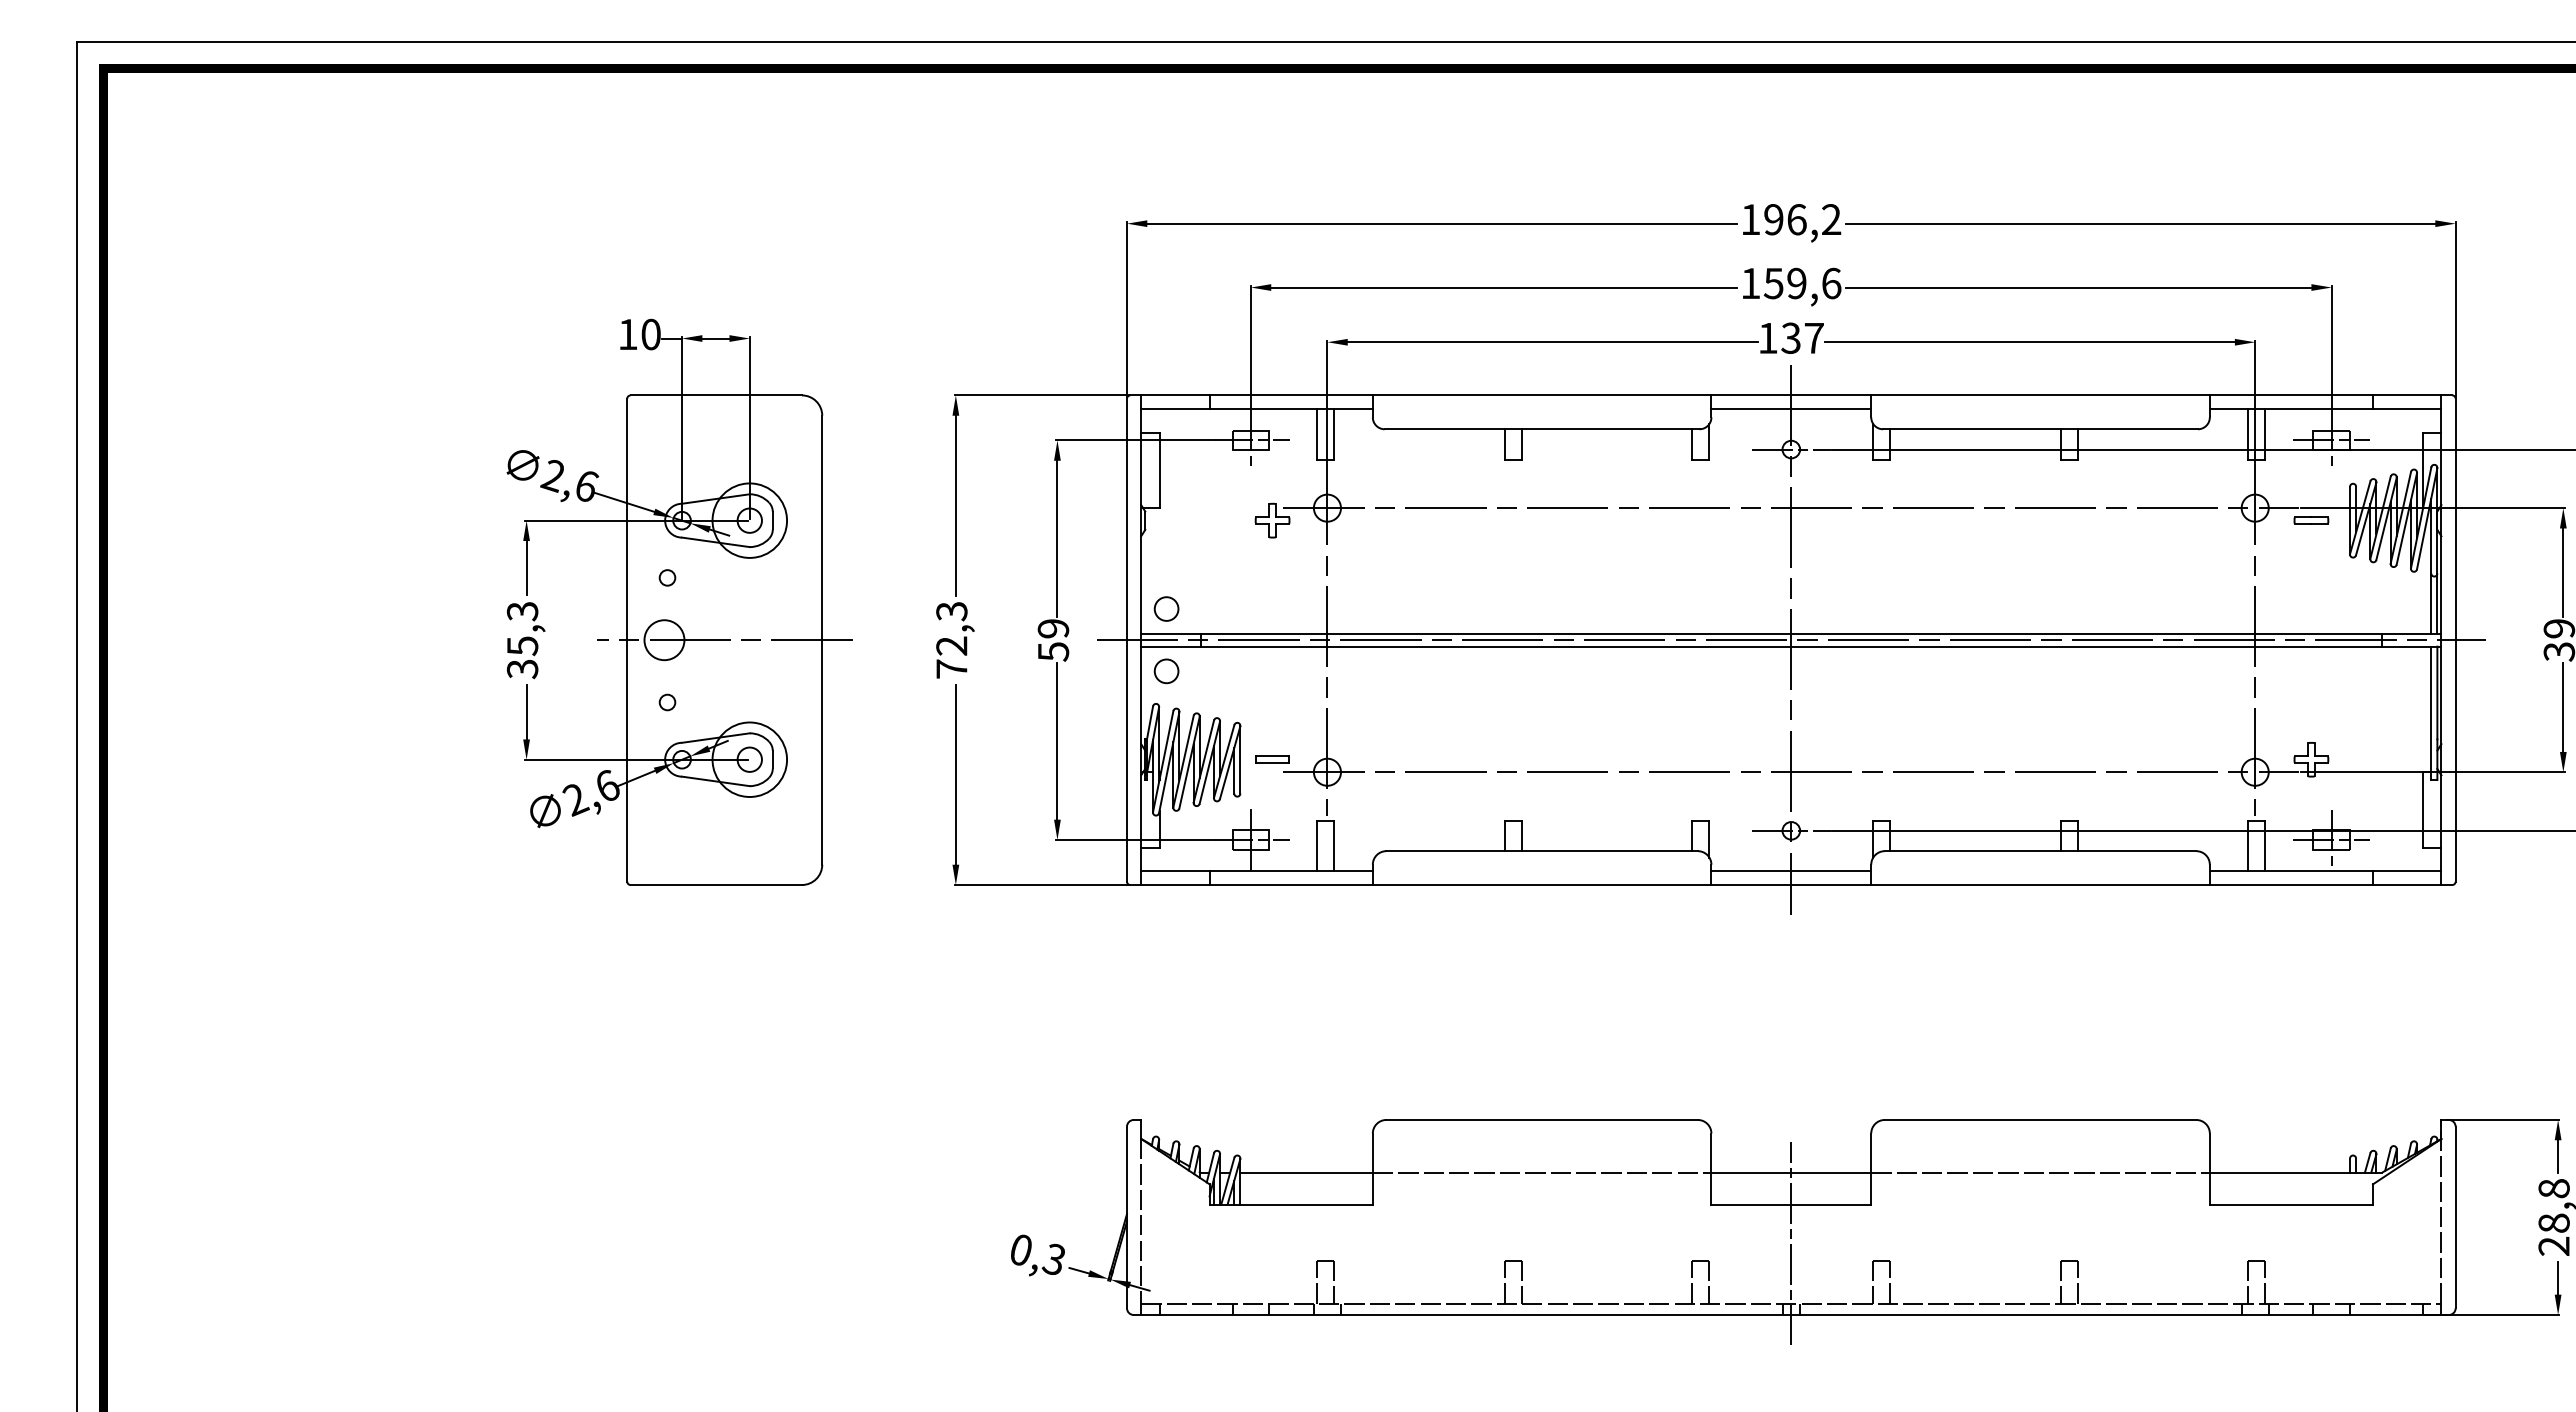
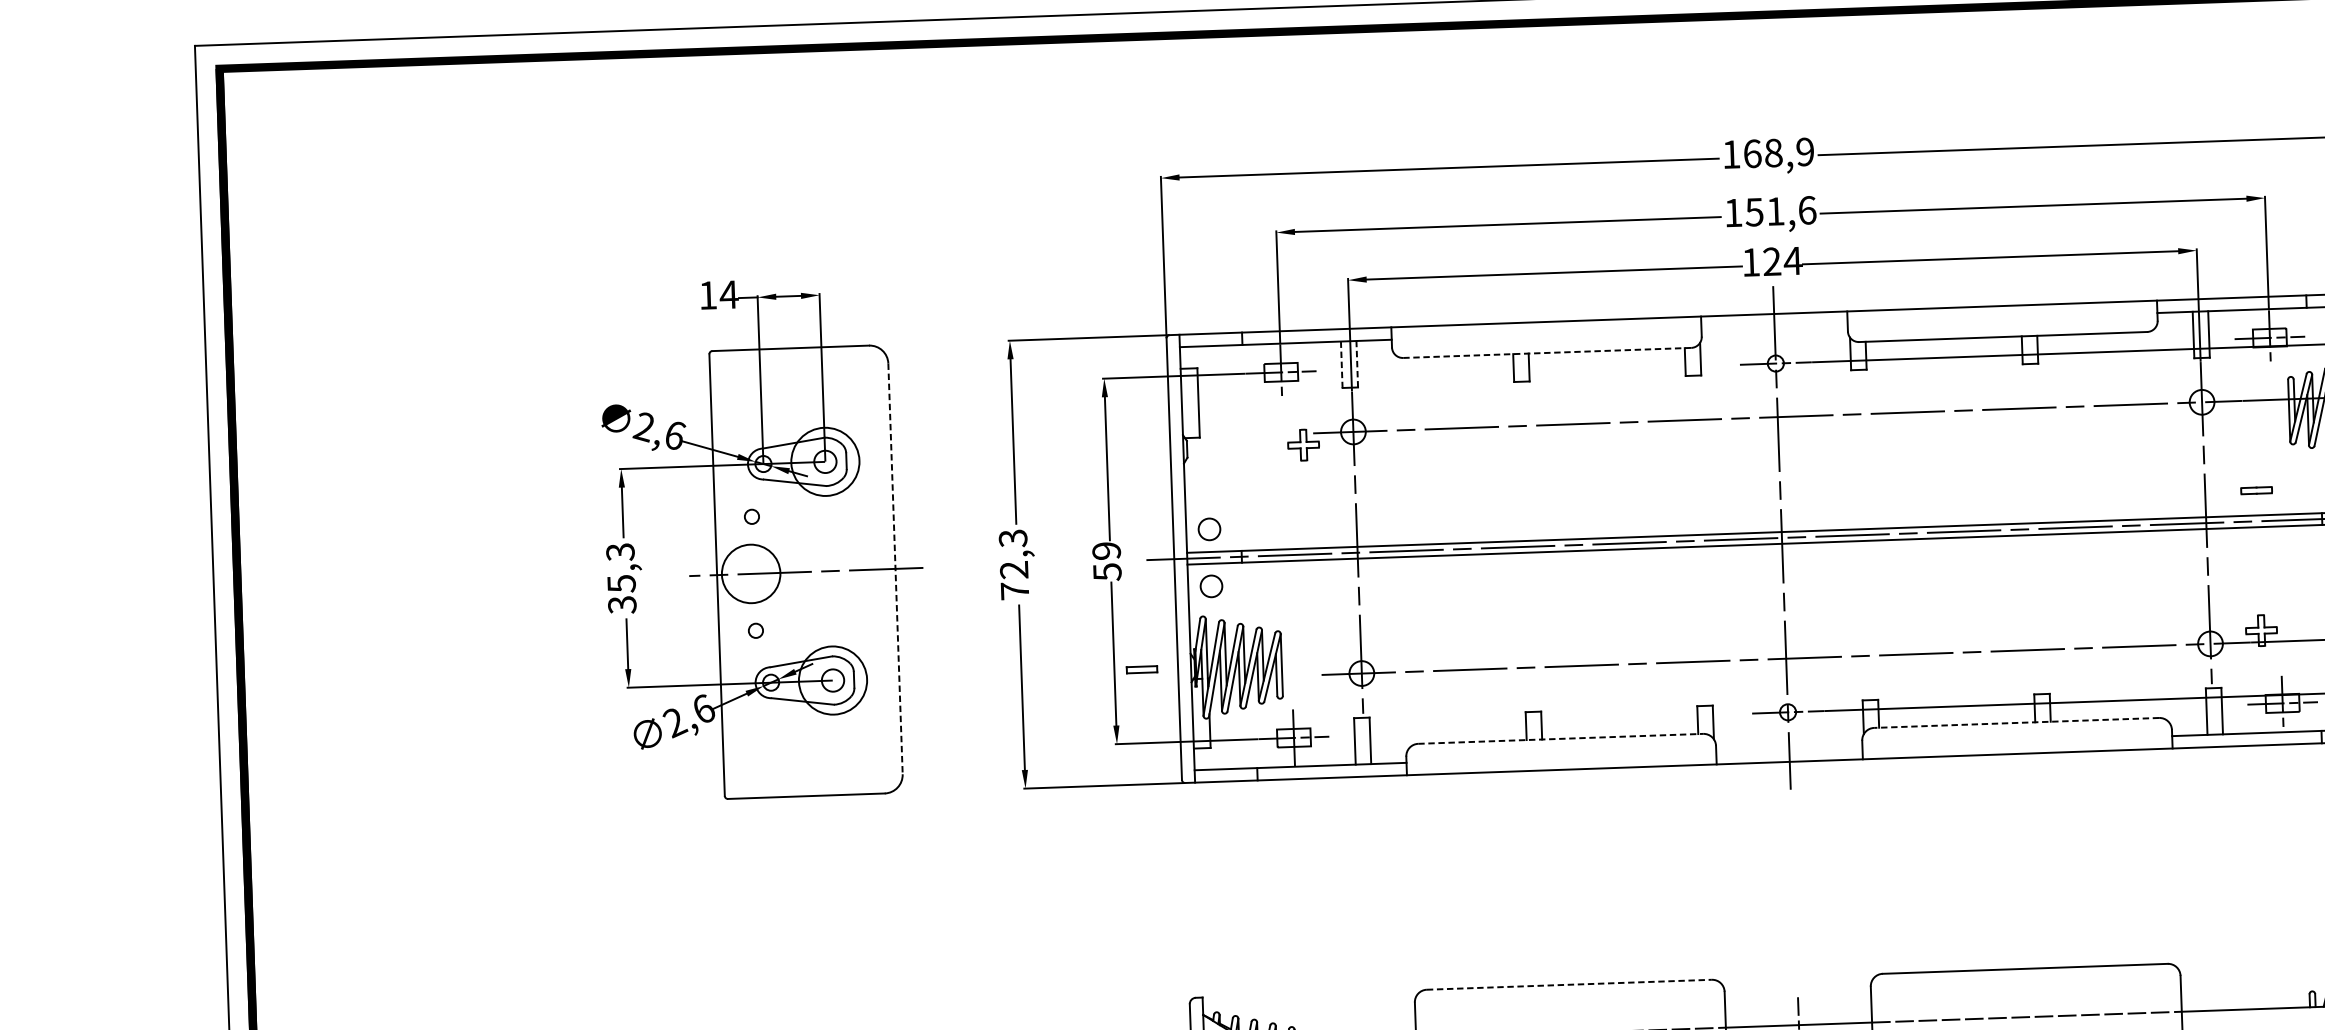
text: (1802, 219) -> (1778, 152), 196,2 -> 168,9
text: (1796, 283) -> (1775, 211), 159,6 -> 151,6
text: (650, 334) -> (728, 294), 10 -> 14
text: (1802, 338) -> (1782, 261), 137 -> 124
line: (1791, 408) -> (1774, 325), removed
line: (1542, 429) -> (1547, 353), solid -> dashed
line: (1334, 433) -> (1357, 363), solid -> dashed
line: (1317, 434) -> (1341, 364), solid -> dashed
part: (2311, 520) -> (2256, 490), moved
circle: (664, 640) -> (751, 574), size x1.6
line: (822, 640) -> (895, 569), solid -> dashed
part: (1272, 759) -> (1141, 669), moved
line: (1542, 851) -> (1561, 739), solid -> dashed
line: (2040, 851) -> (2016, 723), solid -> dashed
line: (1791, 871) -> (1789, 749), removed
line: (1542, 1119) -> (1569, 984), solid -> dashed

